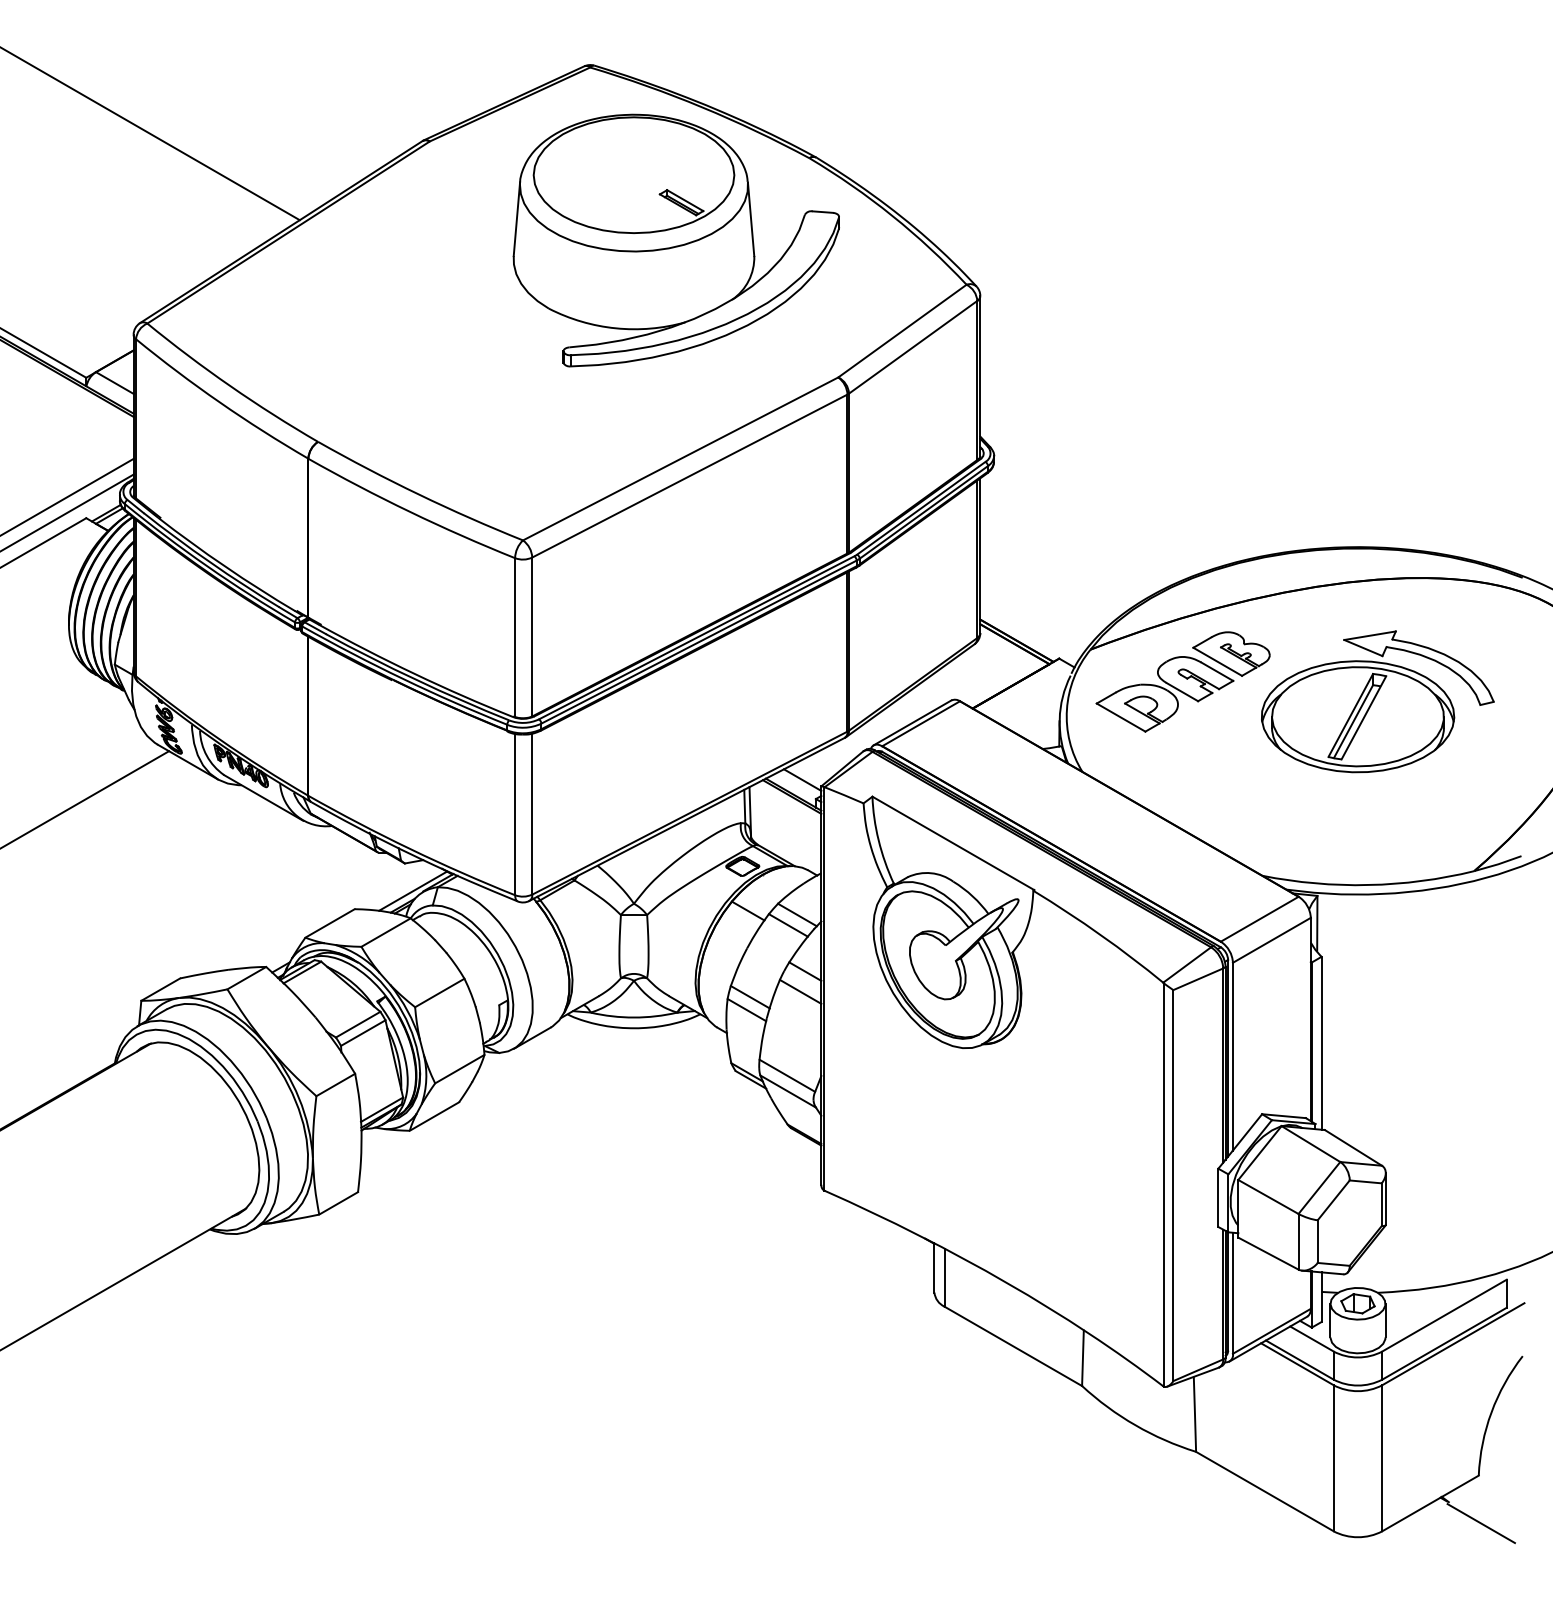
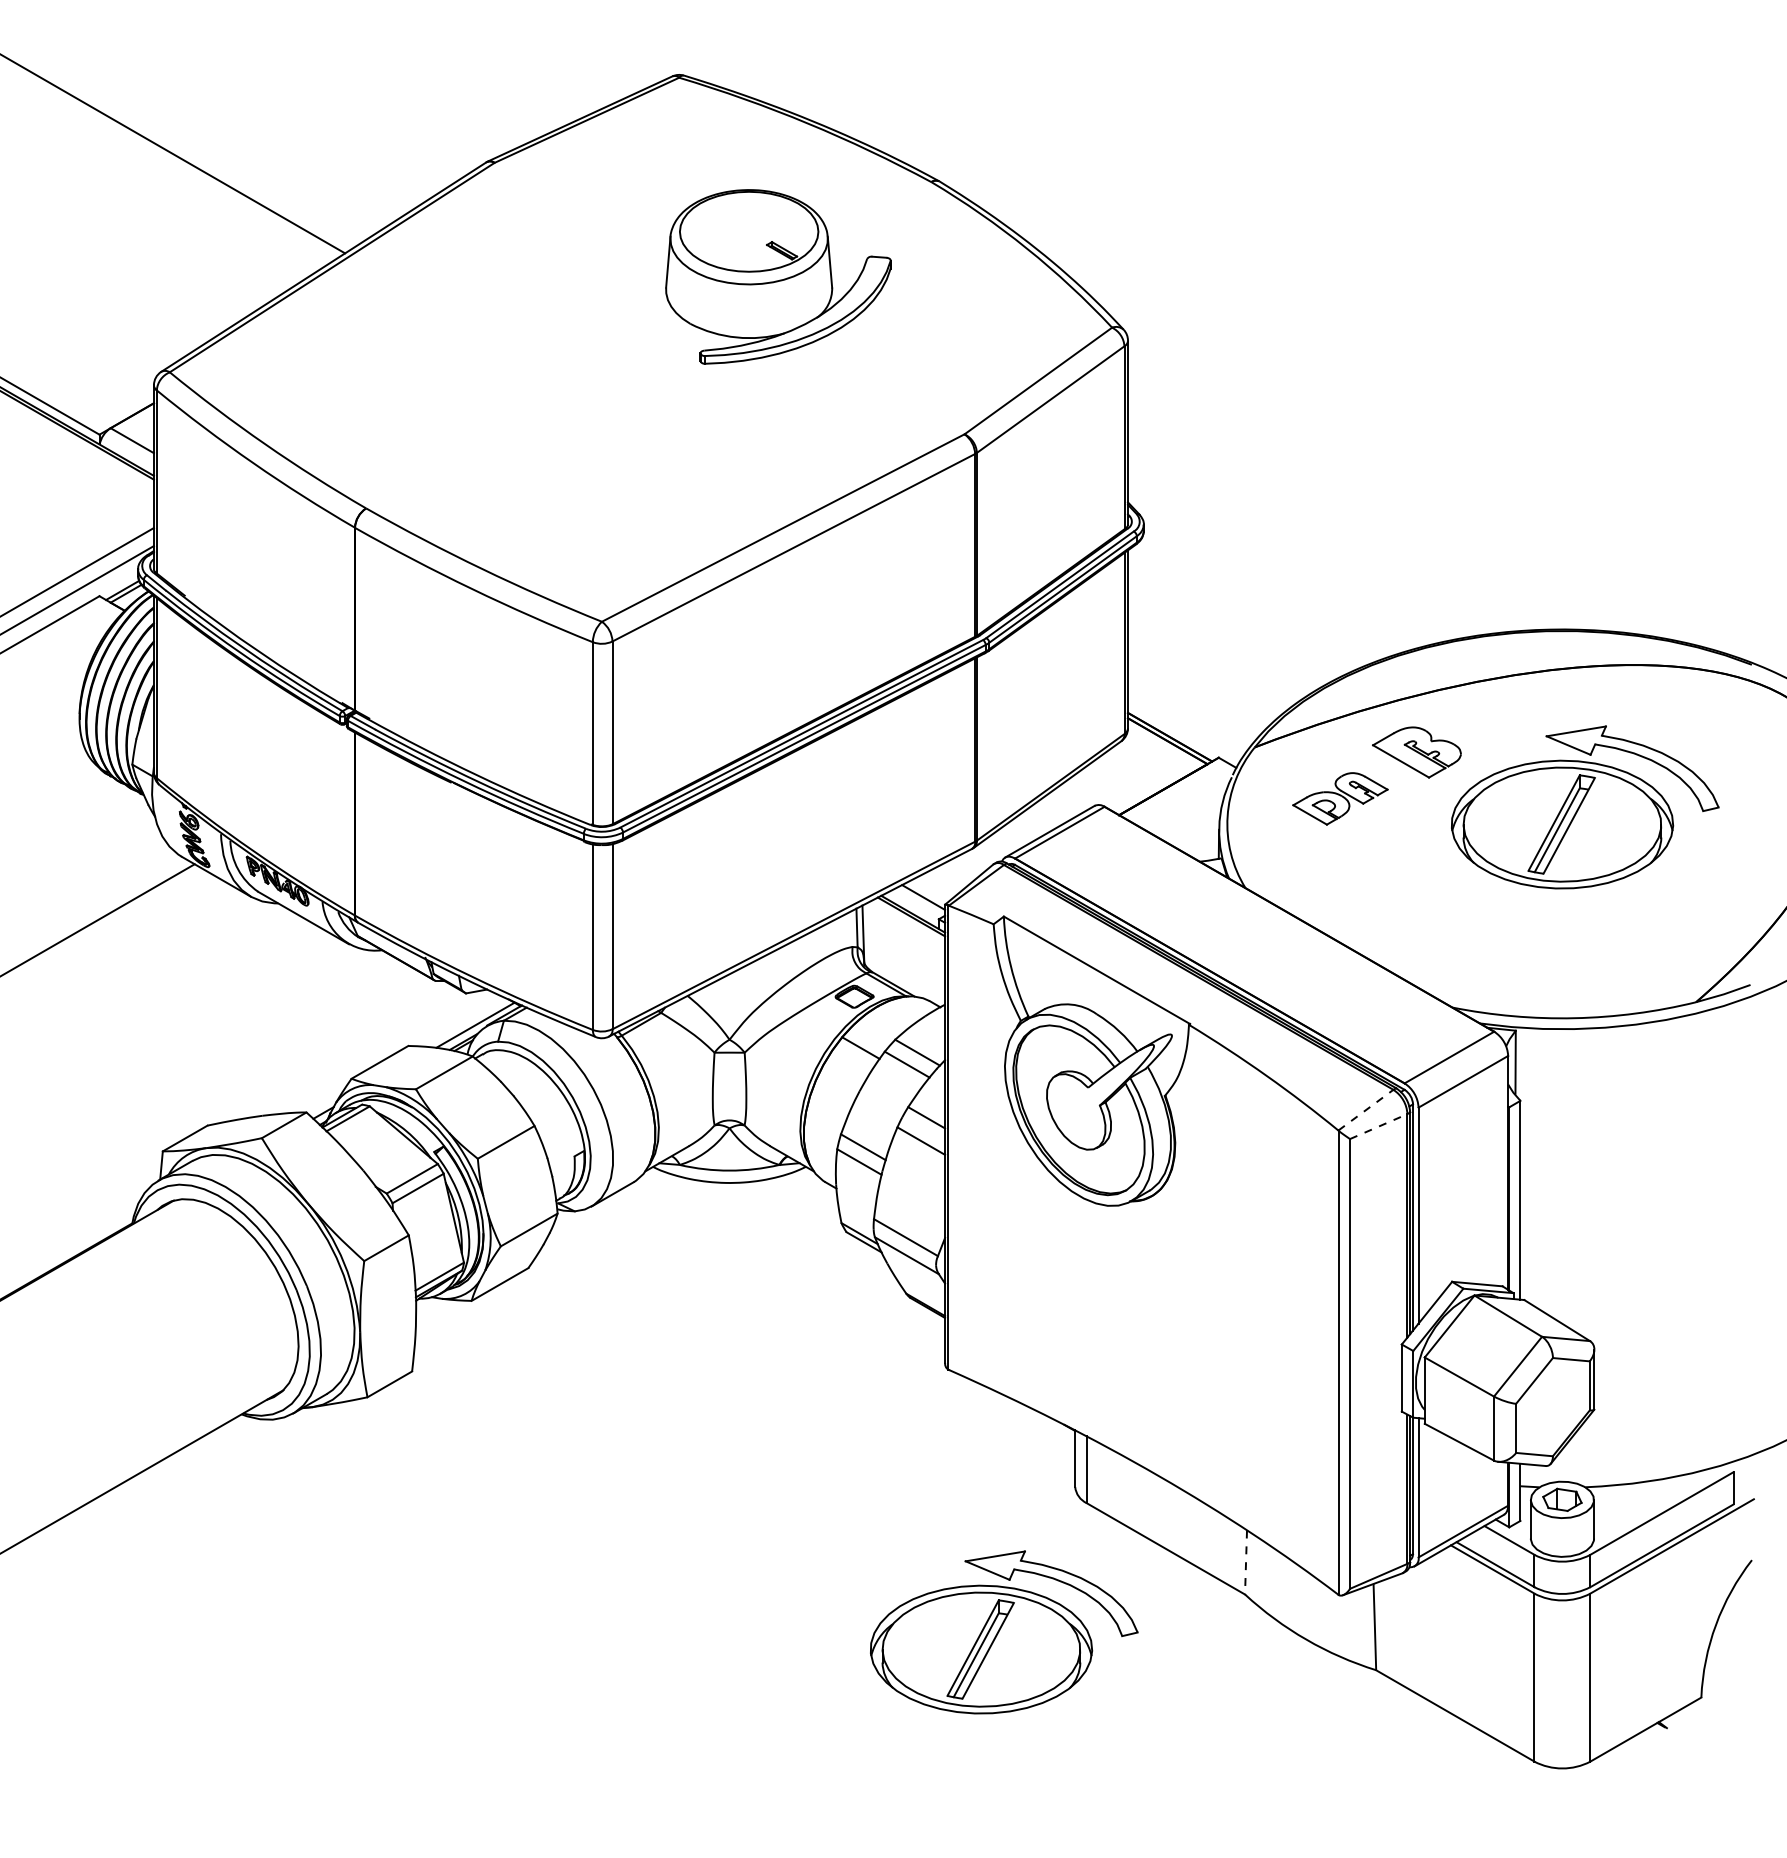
part: (676, 240) -> (778, 276), size x0.6
part: (1165, 694) -> (1340, 798), size x0.6
line: (1187, 964) -> (1366, 1109), solid -> dashed
line: (1198, 979) -> (1379, 1126), solid -> dashed
line: (1083, 1358) -> (1246, 1562), solid -> dashed
part: (872, 1419) -> (1004, 1632), added
line: (1481, 1523) -> (1704, 1752), removed

